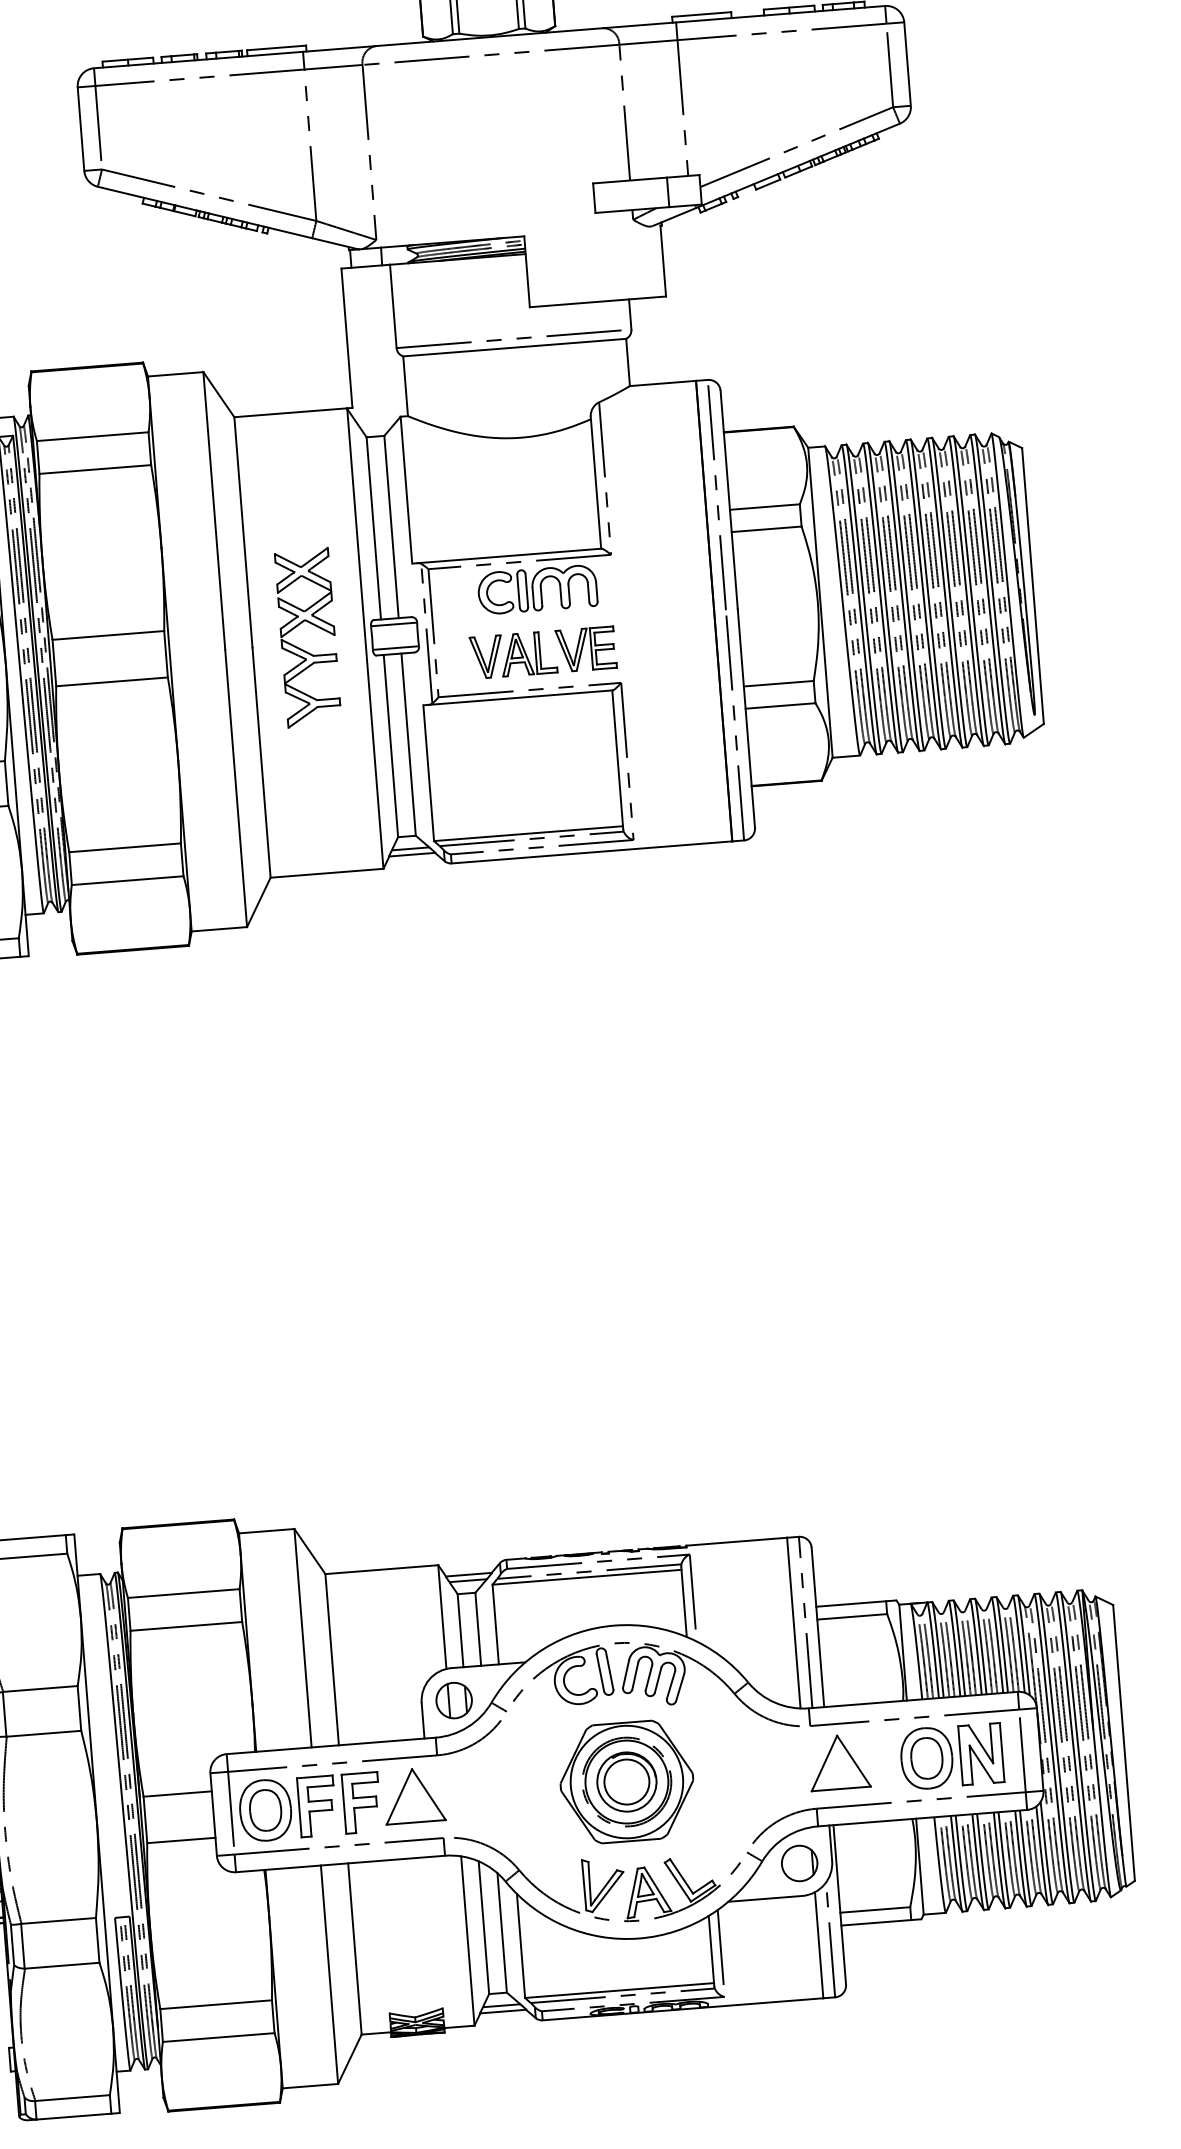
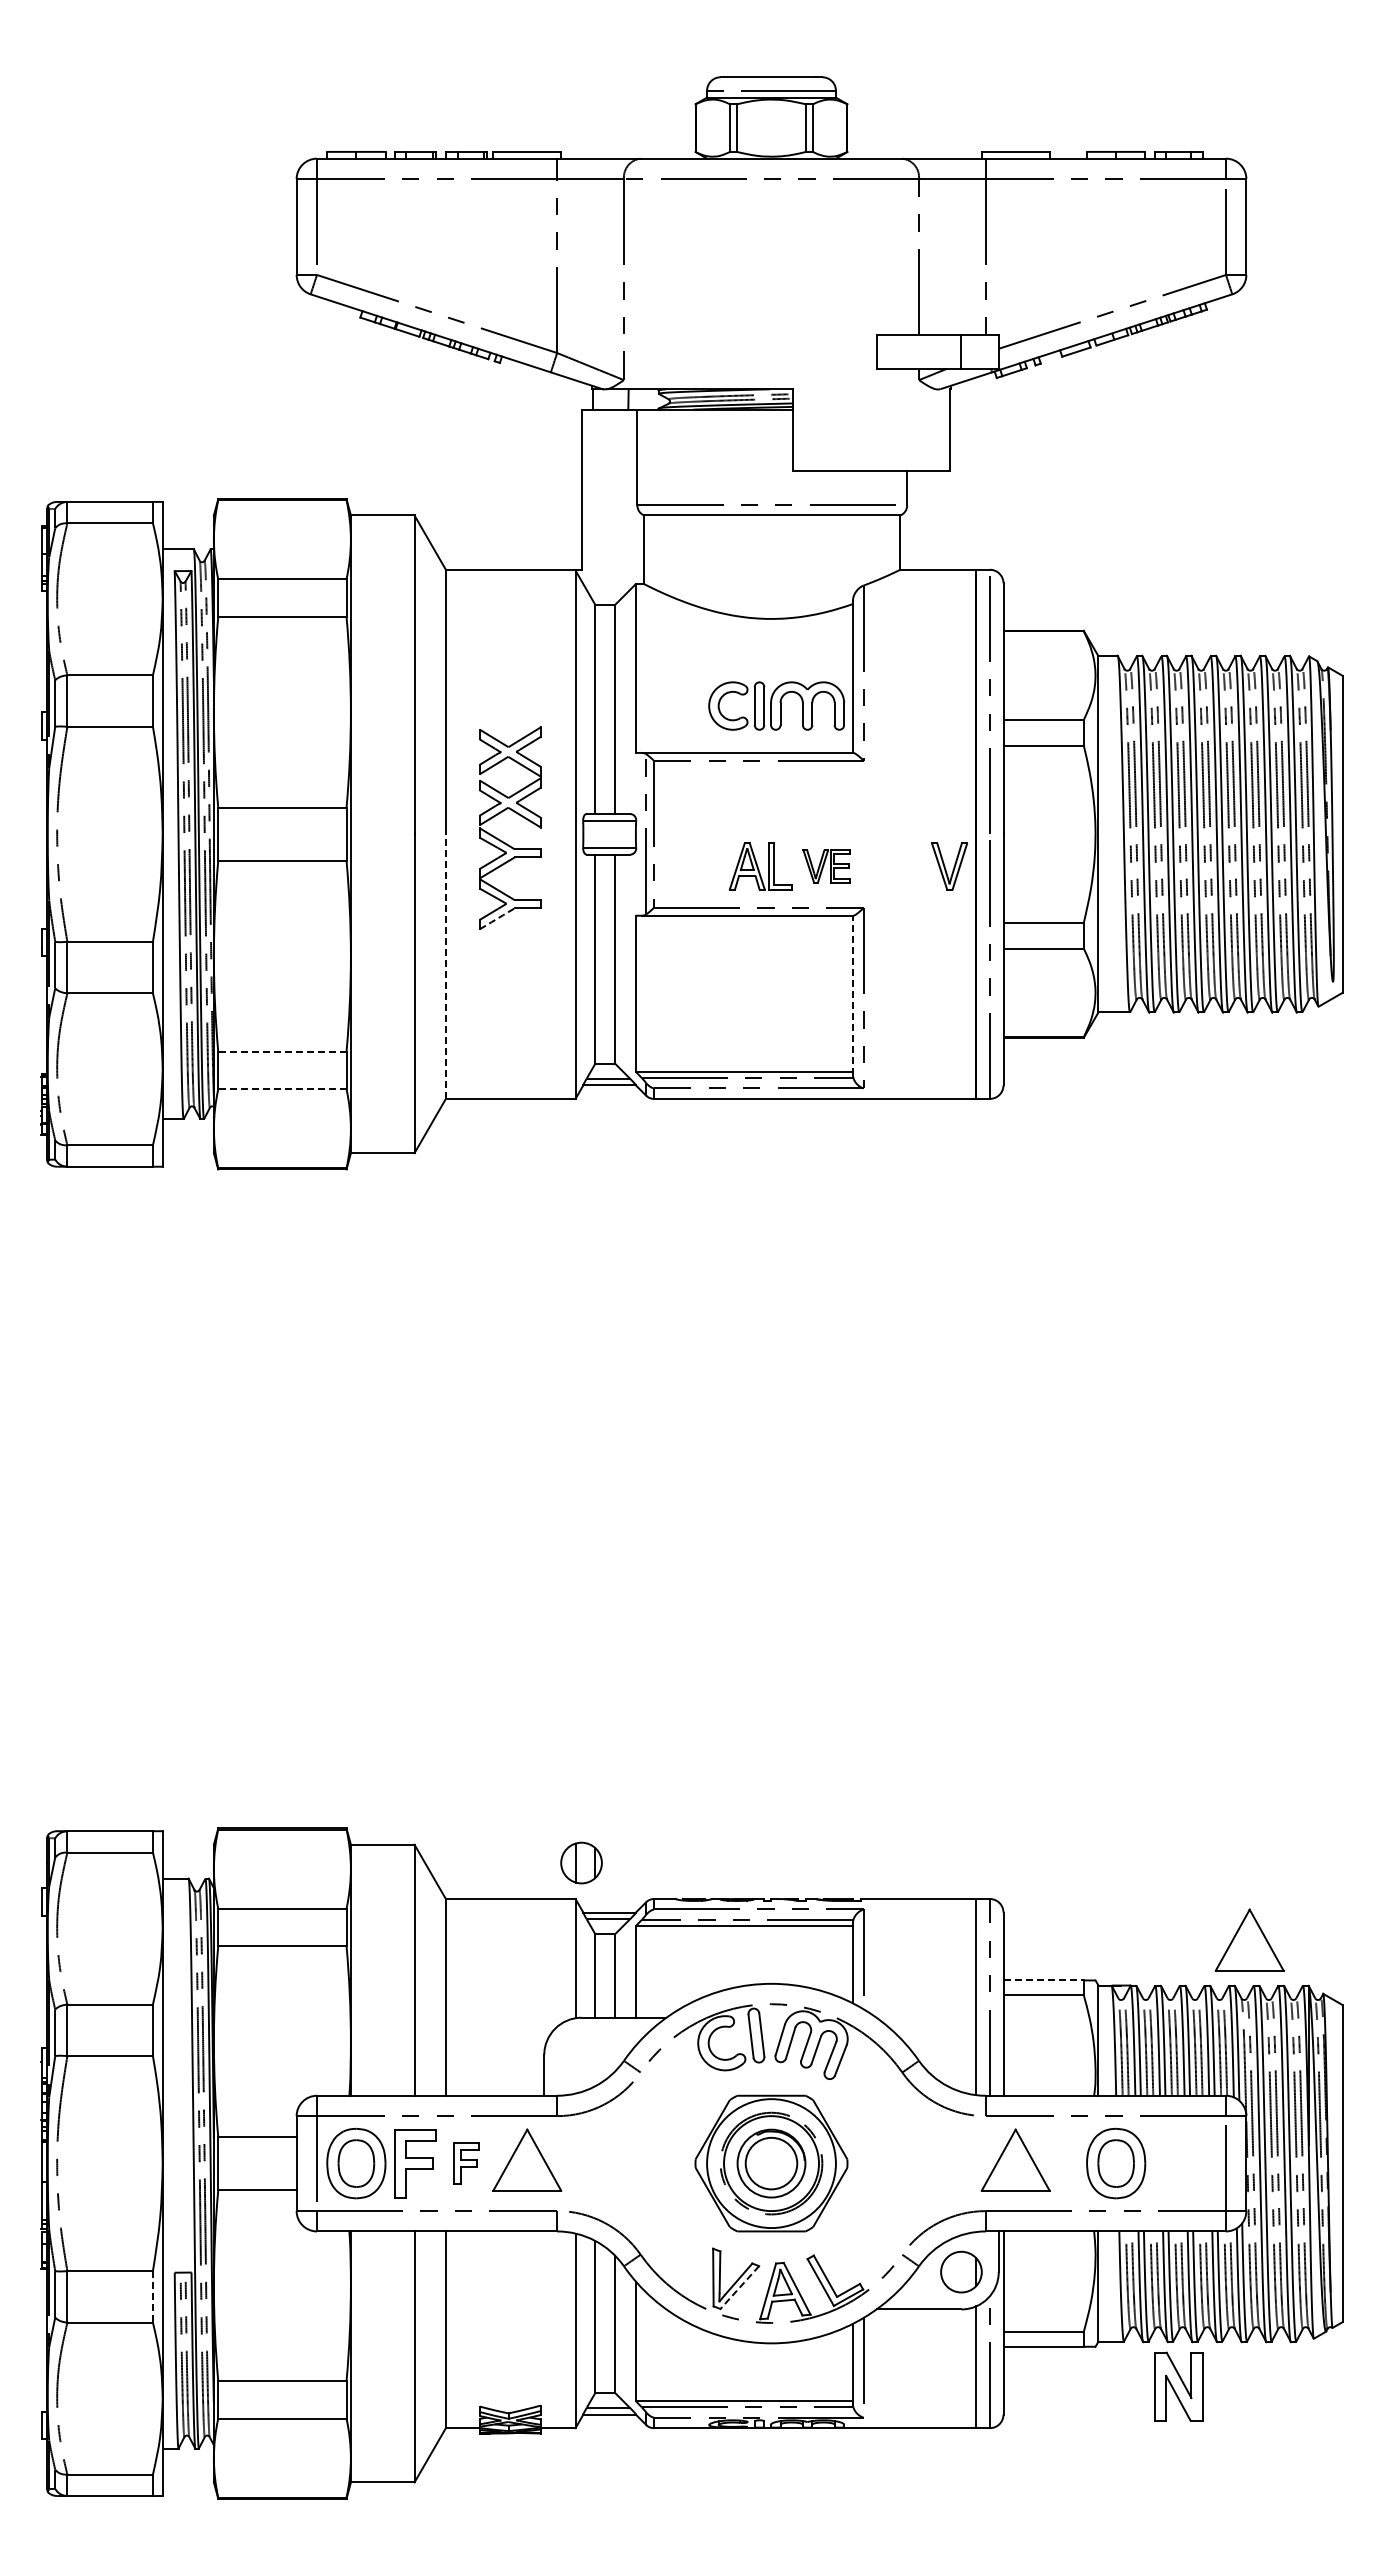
part: (537, 589) -> (776, 705), moved
part: (585, 649) -> (826, 866), size x0.7
part: (486, 657) -> (949, 866), moved
line: (303, 717) -> (497, 918), solid -> dashed
line: (617, 759) -> (852, 994), solid -> dashed
line: (261, 762) -> (445, 966), solid -> dashed
line: (124, 847) -> (281, 1051), solid -> dashed
line: (126, 880) -> (281, 1089), solid -> dashed
part: (1027, 1554) -> (1249, 1939), added
line: (851, 1603) -> (1044, 1980), solid -> dashed
part: (454, 1700) -> (581, 1862), moved
part: (981, 1754) -> (1178, 2386), moved
part: (361, 1802) -> (466, 2163), size x0.6
line: (607, 1892) -> (739, 2287), solid -> dashed
line: (97, 1940) -> (152, 2296), solid -> dashed

